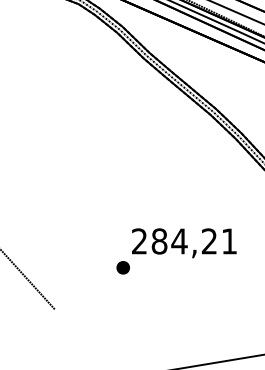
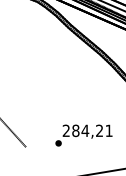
text: (175, 251) -> (83, 135), moved

